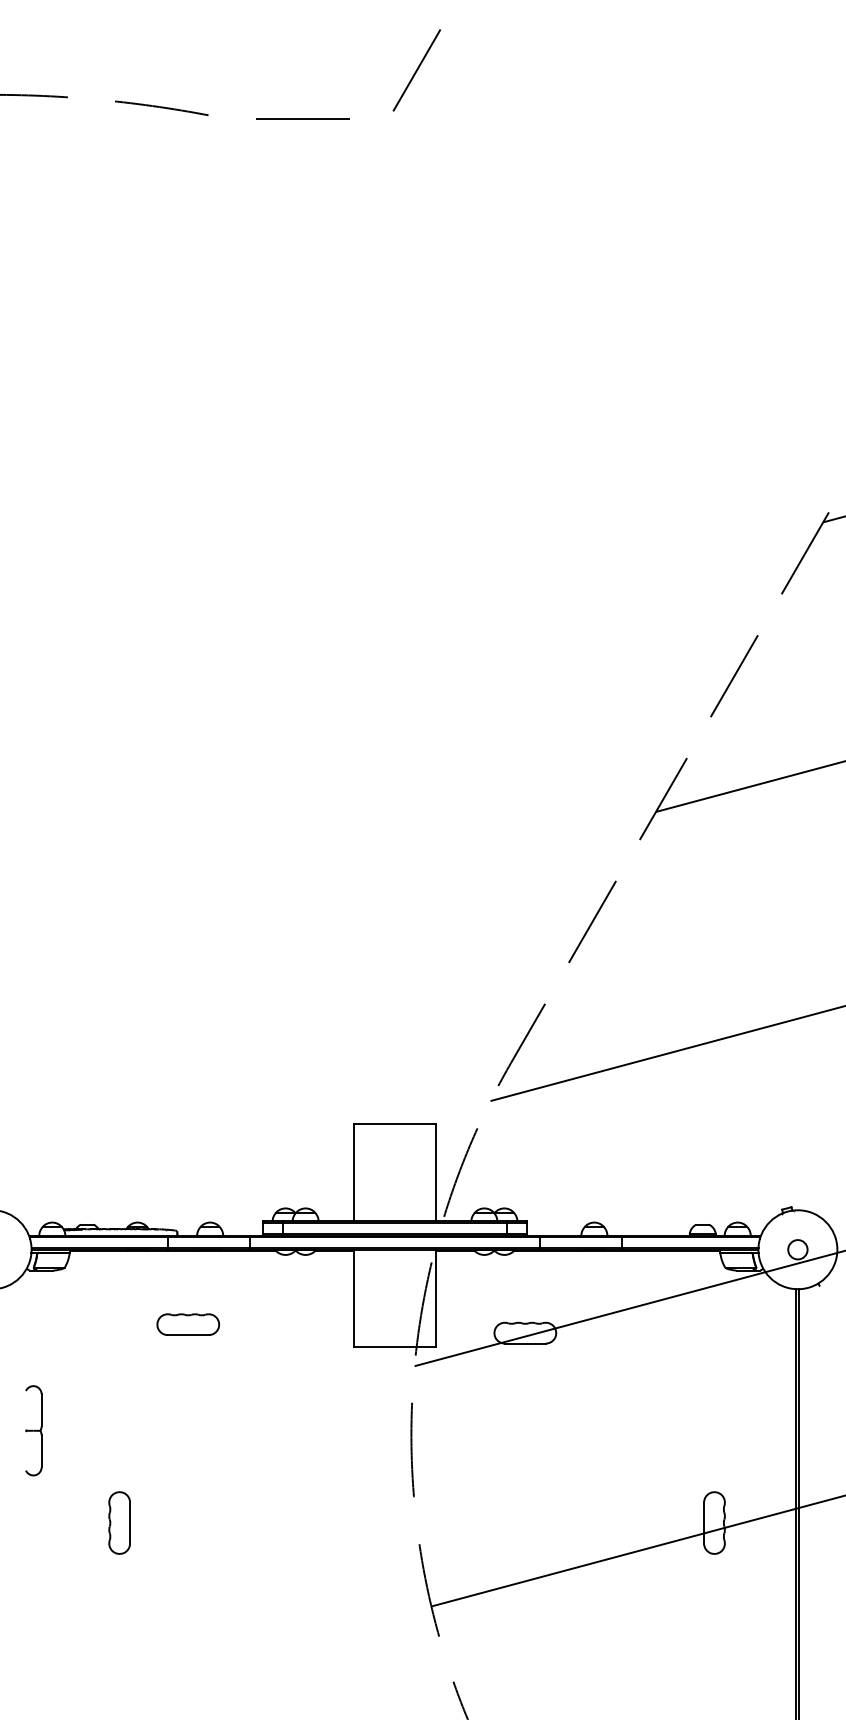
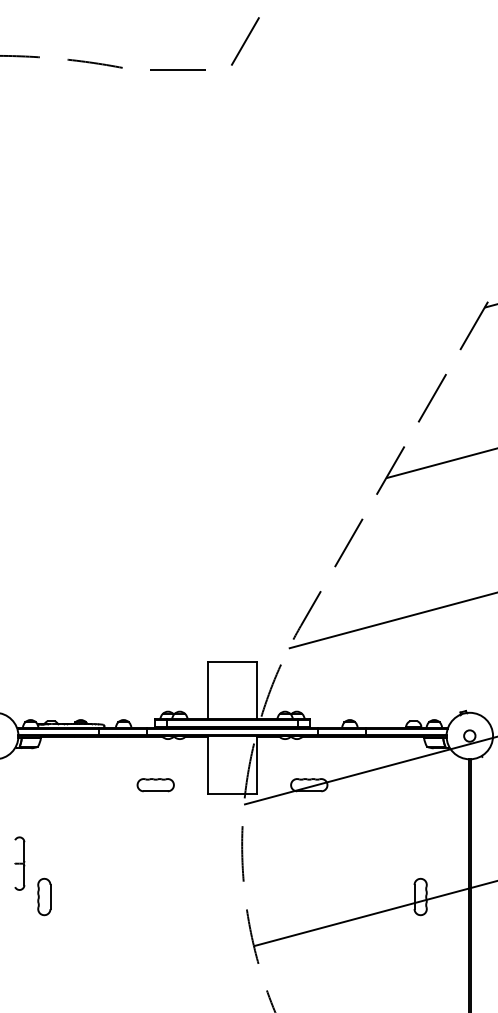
part: (187, 1325) -> (155, 785), moved
part: (33, 1430) -> (19, 863), moved
part: (119, 1522) -> (44, 896), moved

